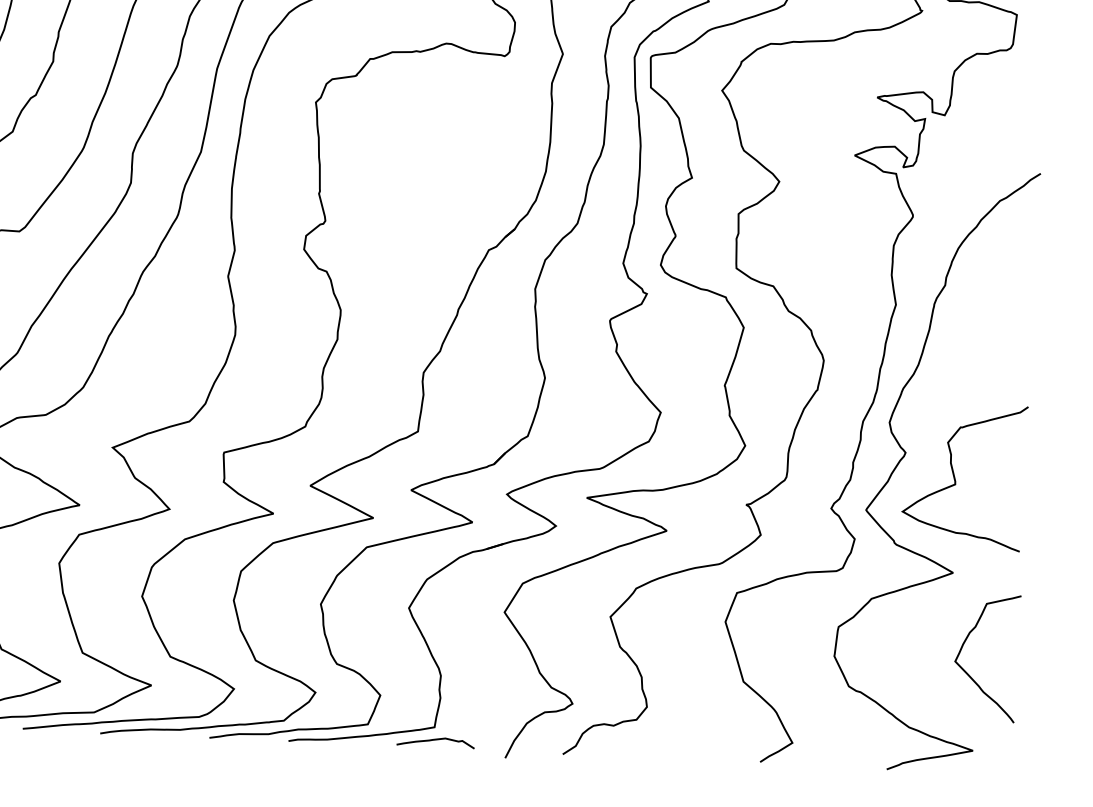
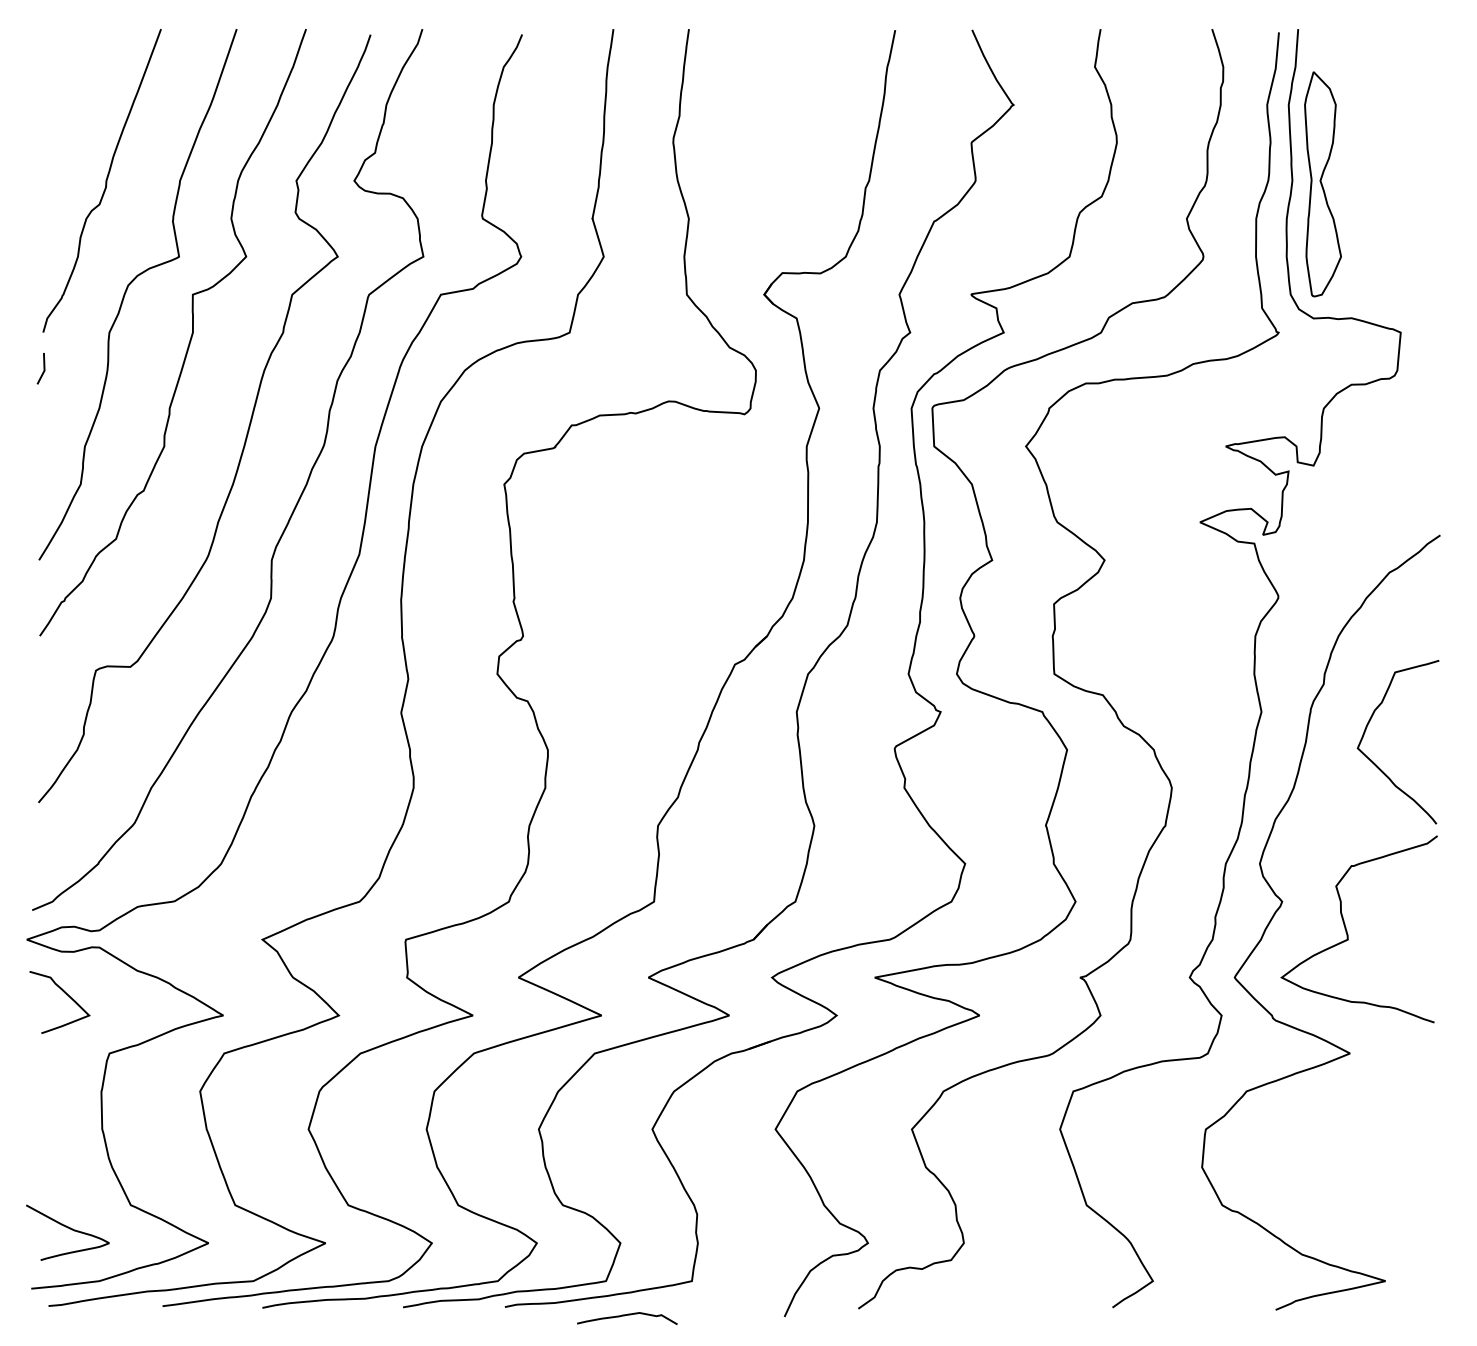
curve: (968, 673) -> (1375, 763), moved
curve: (435, 740) -> (627, 1315), moved

